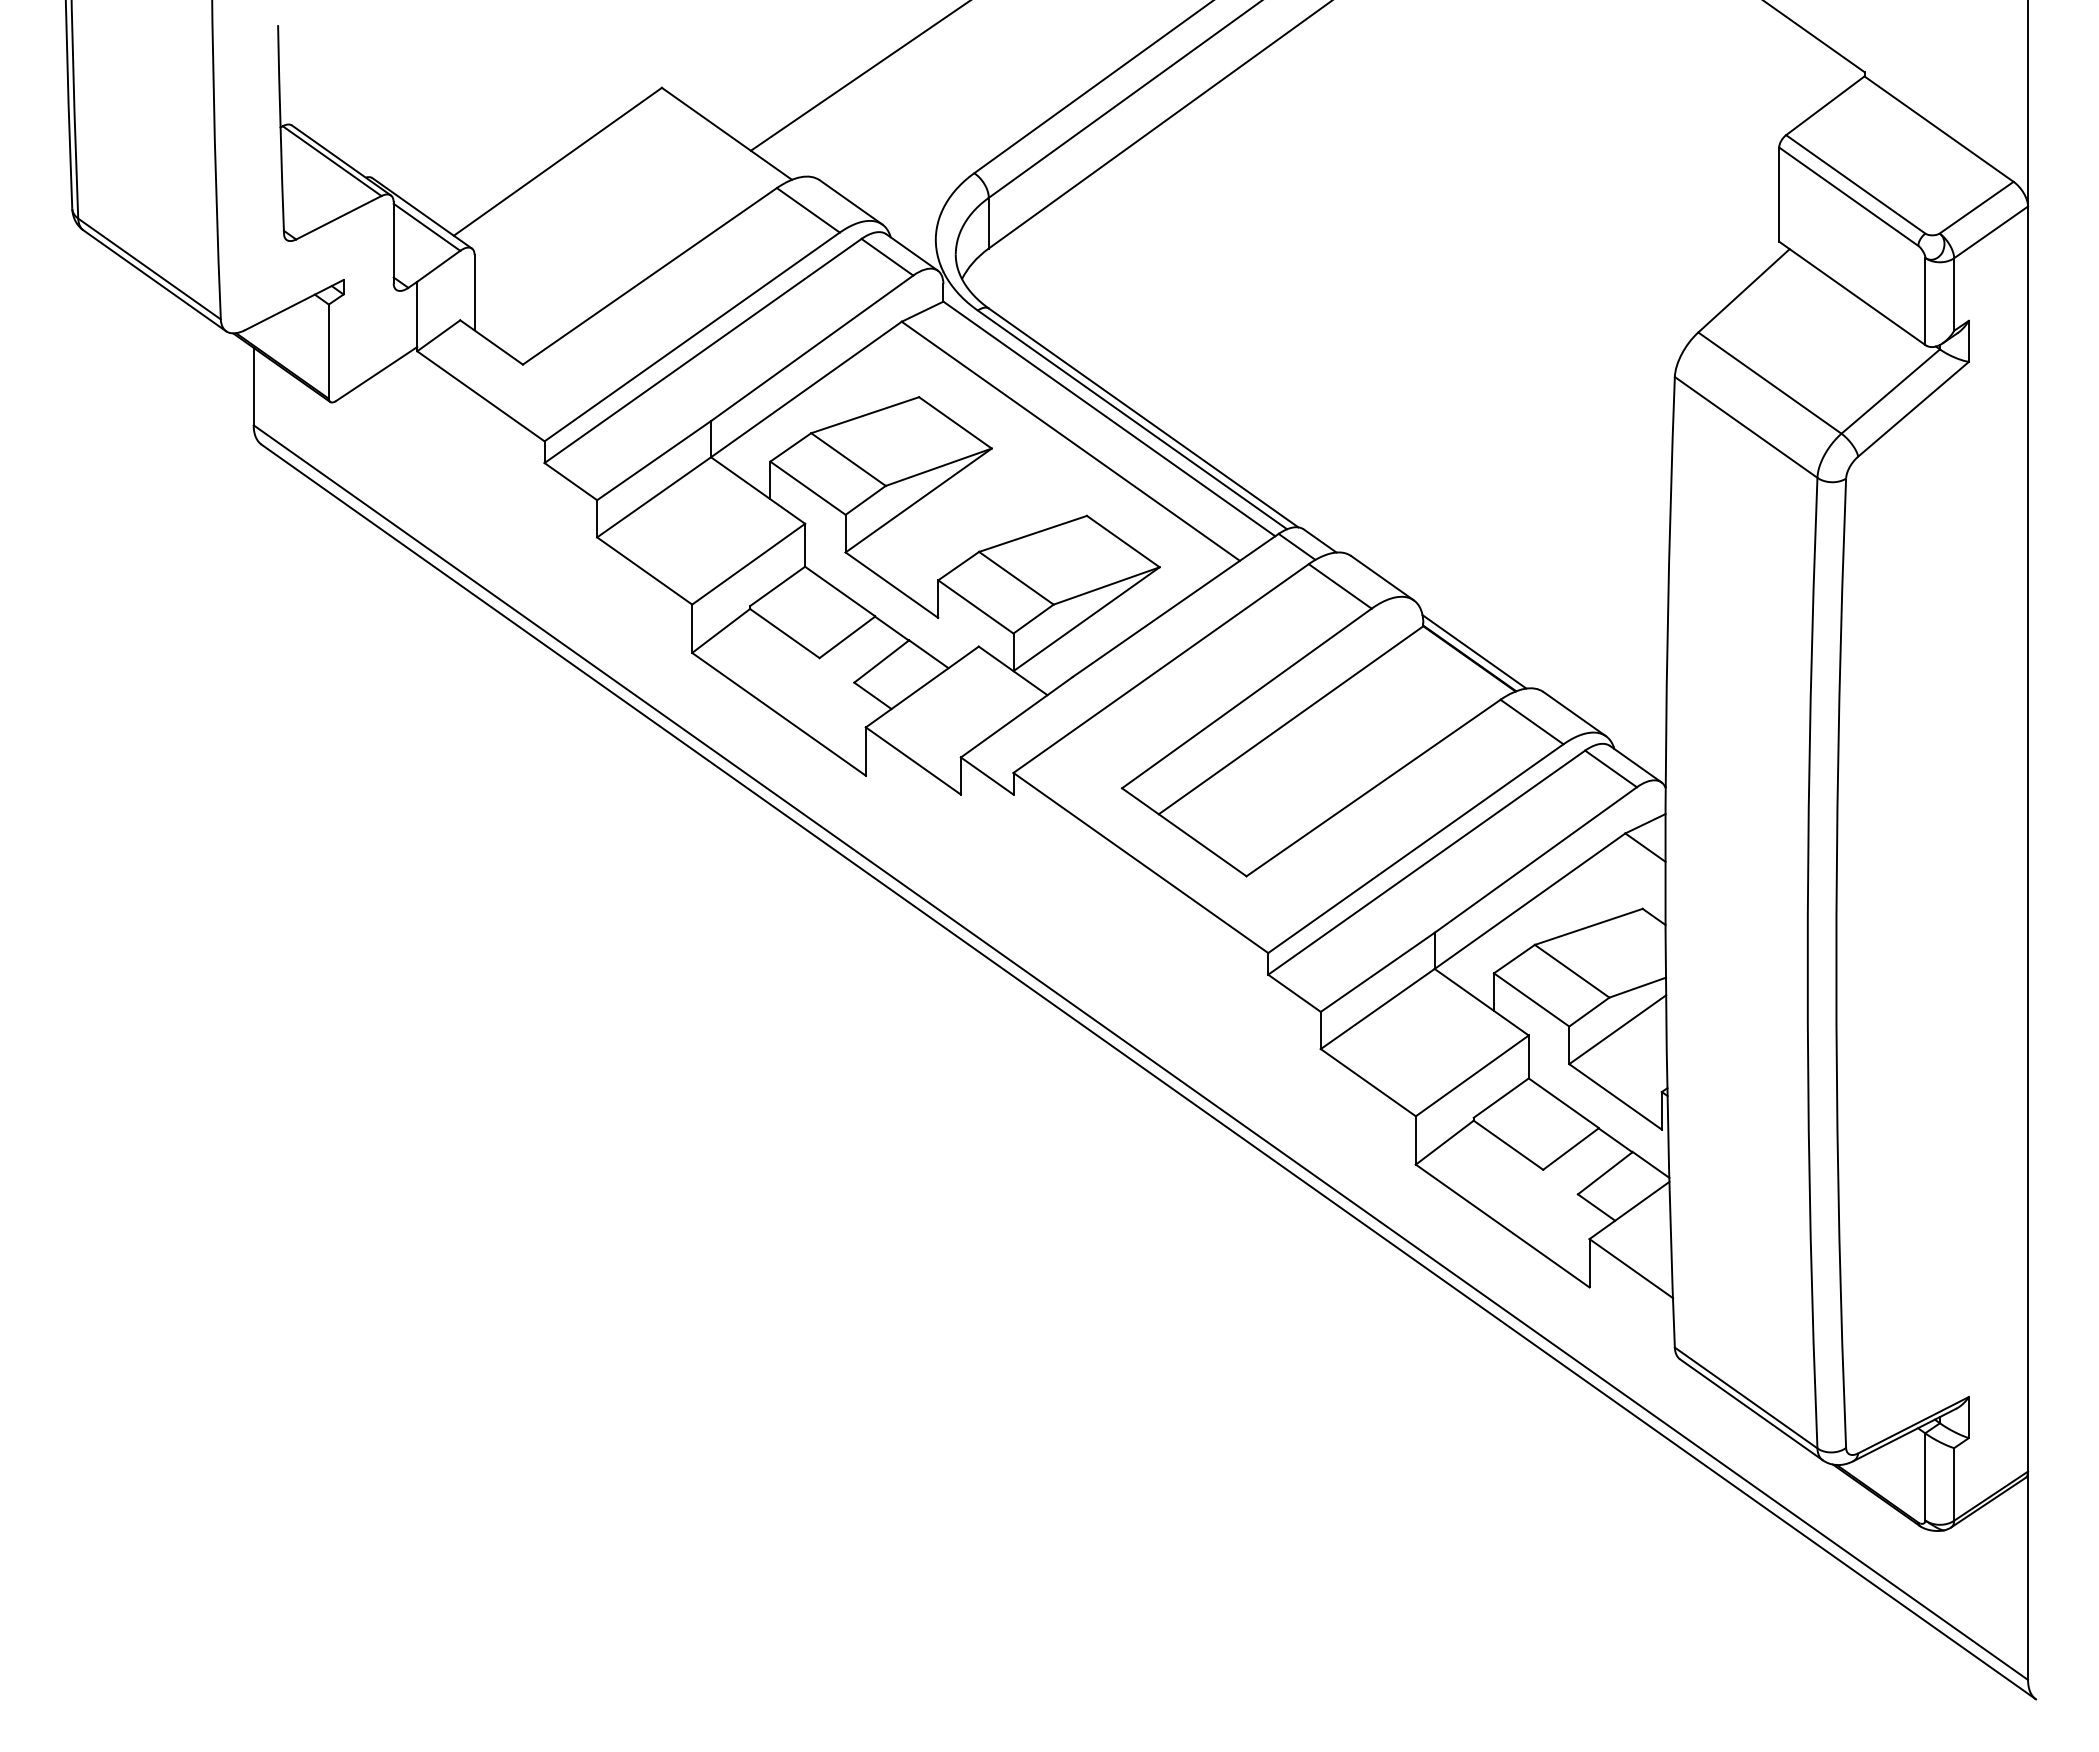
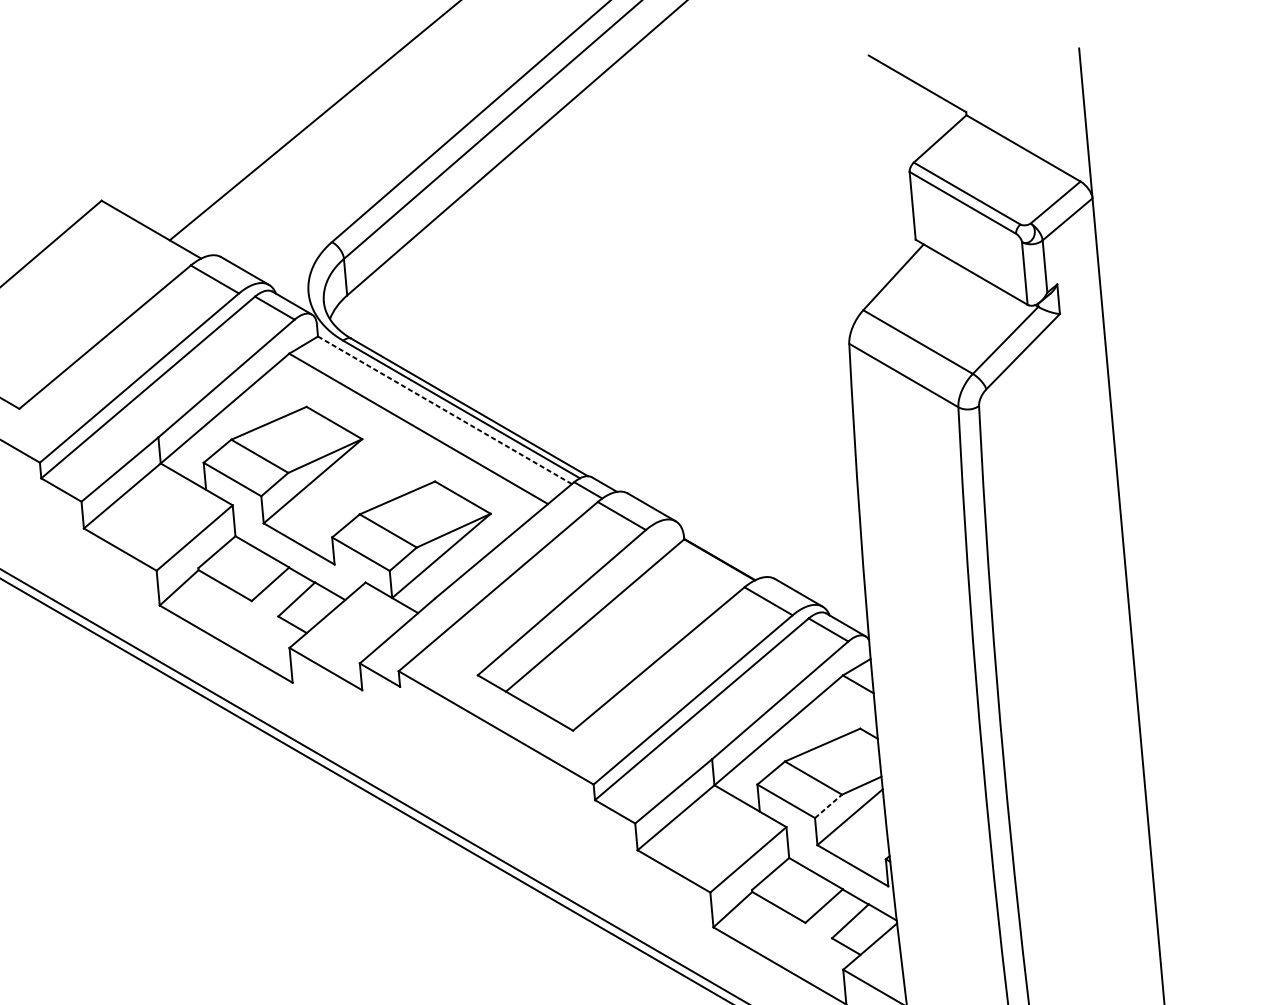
line: (1109, 419) -> (445, 410), solid -> dashed
line: (1474, 651) -> (722, 554), removed
line: (1589, 1012) -> (828, 806), solid -> dashed

